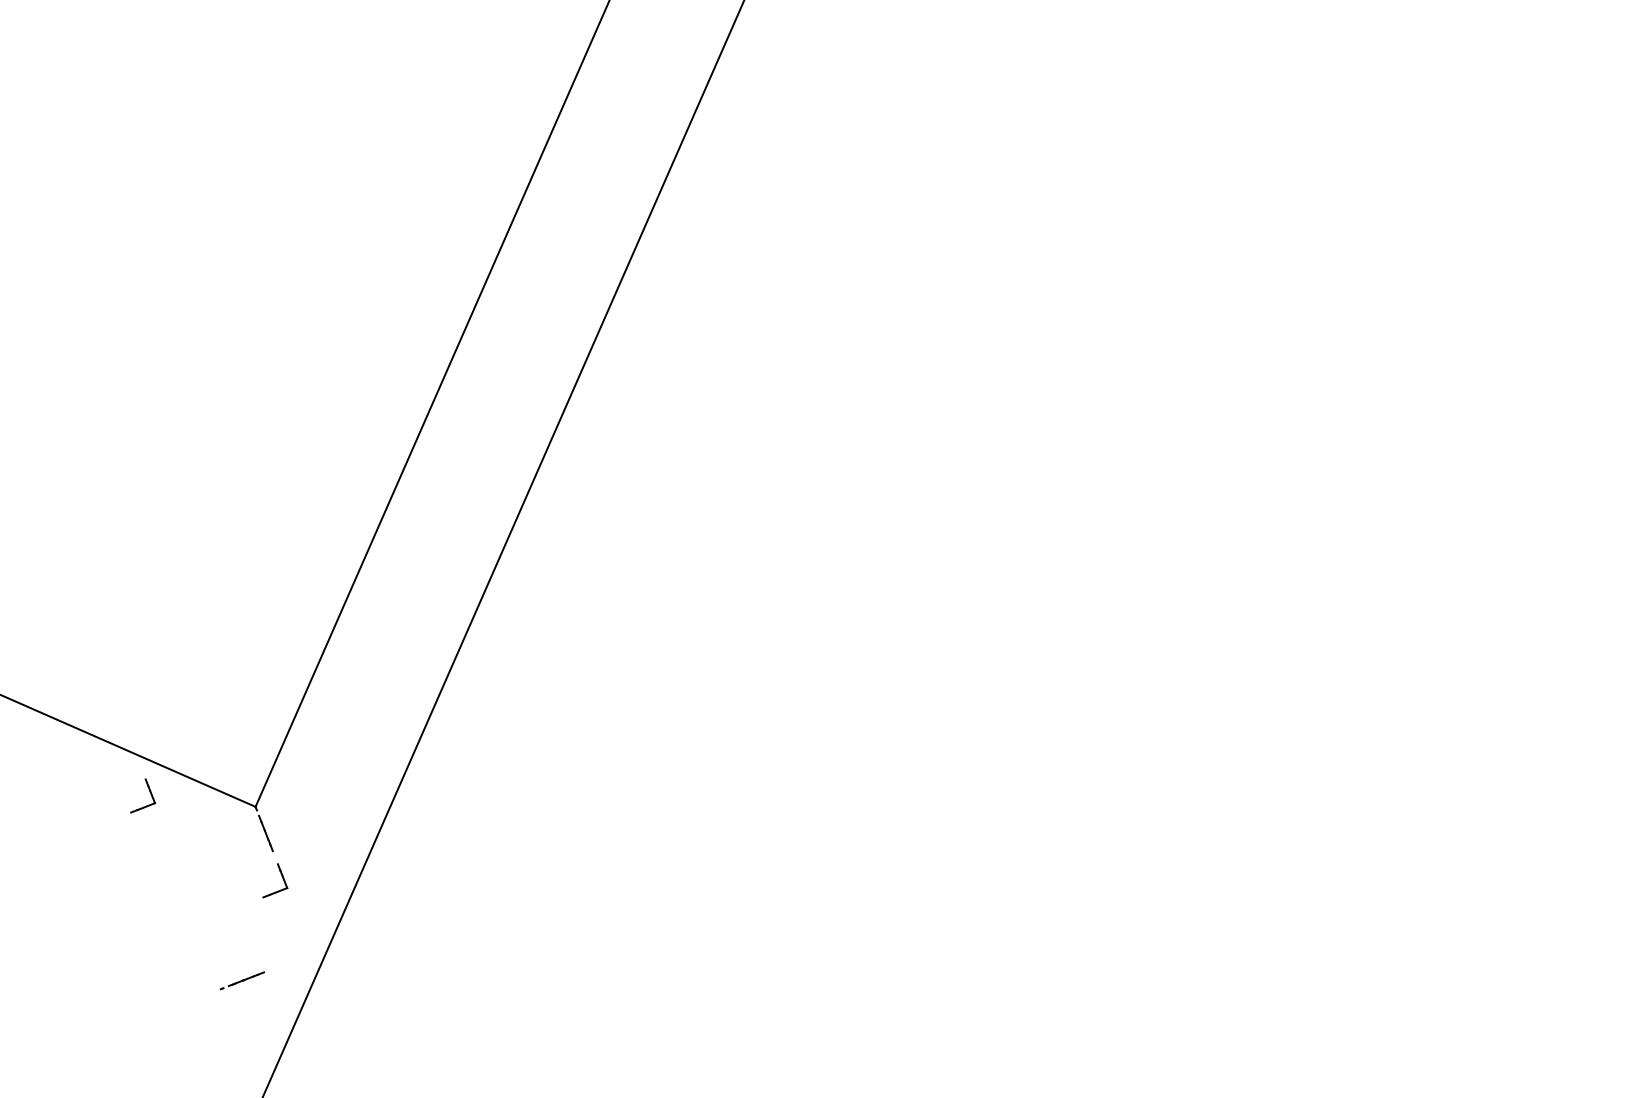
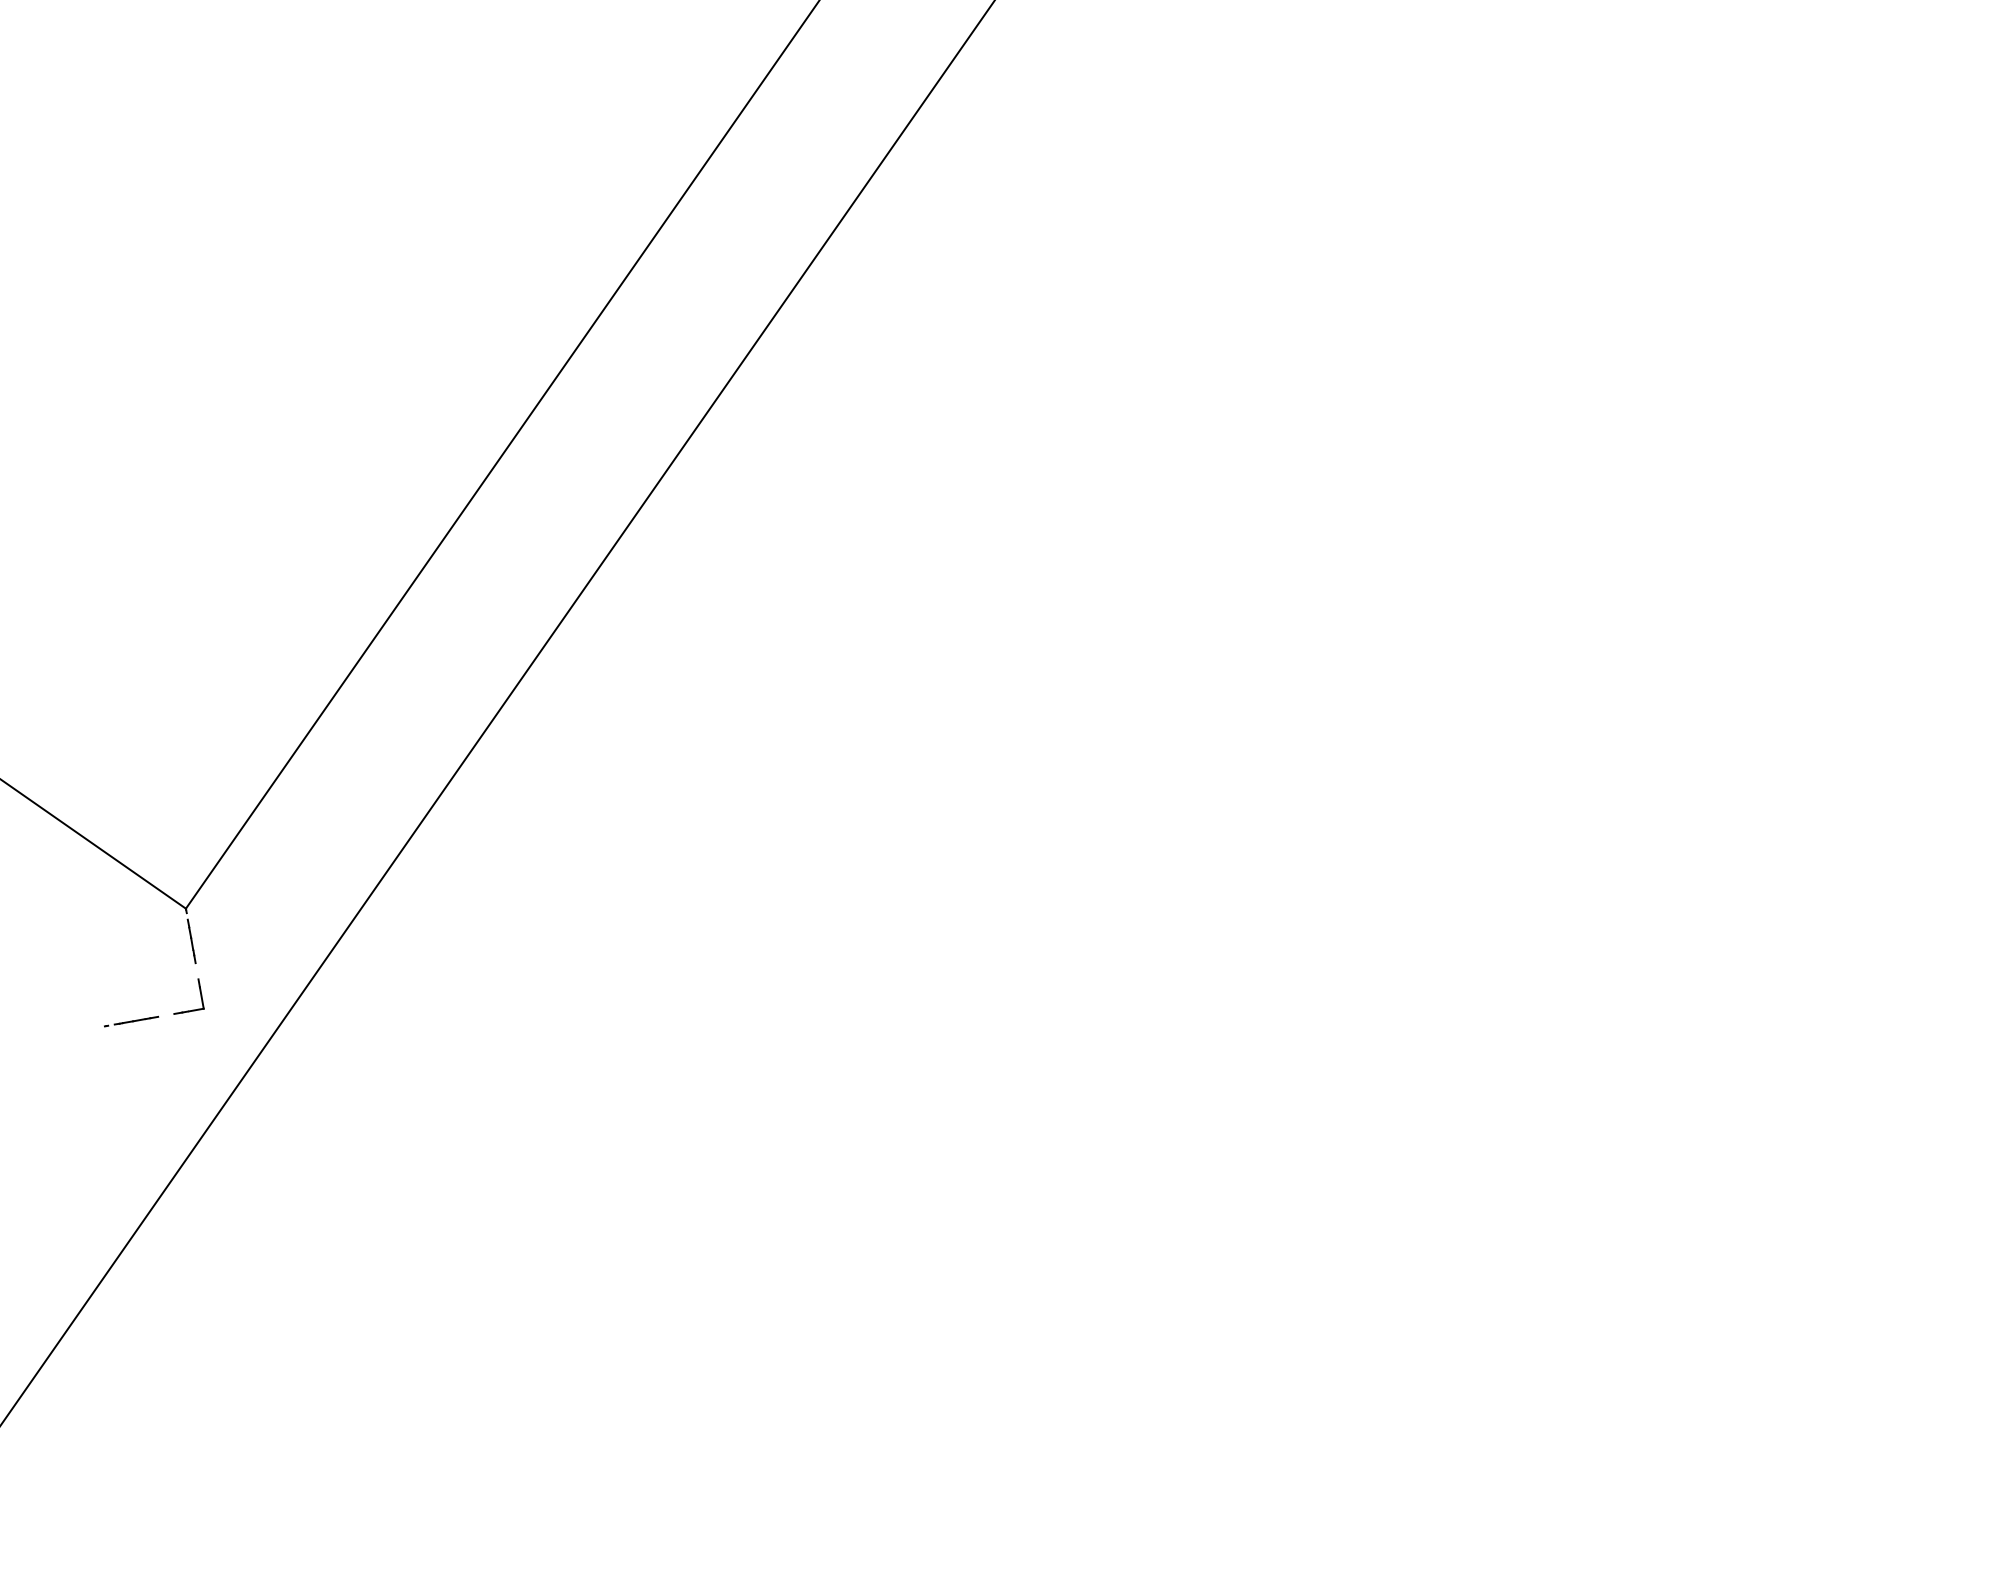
part: (150, 793) -> (68, 869), removed
line: (242, 980) -> (131, 1021), moved

